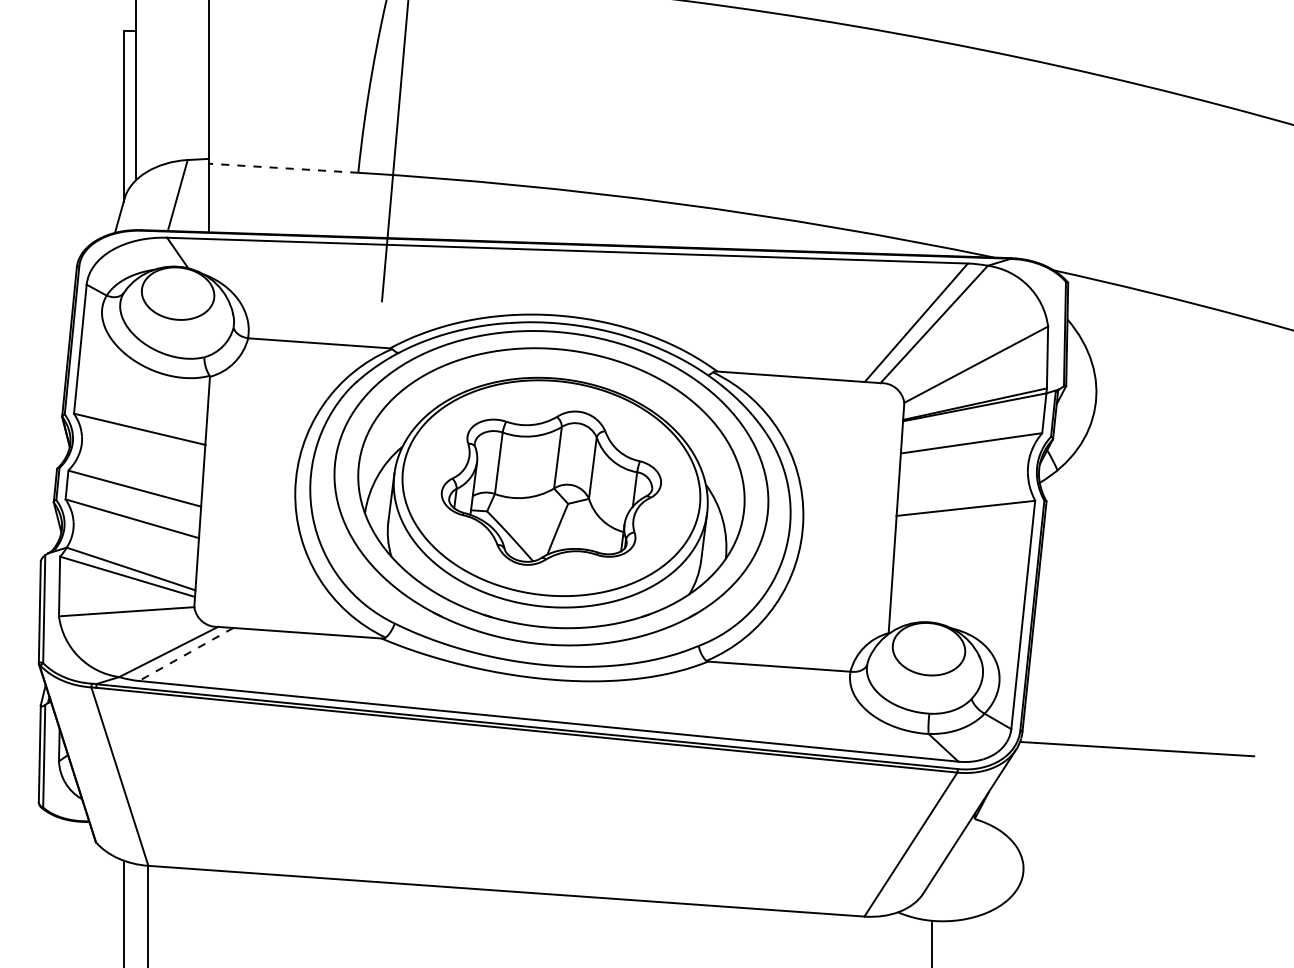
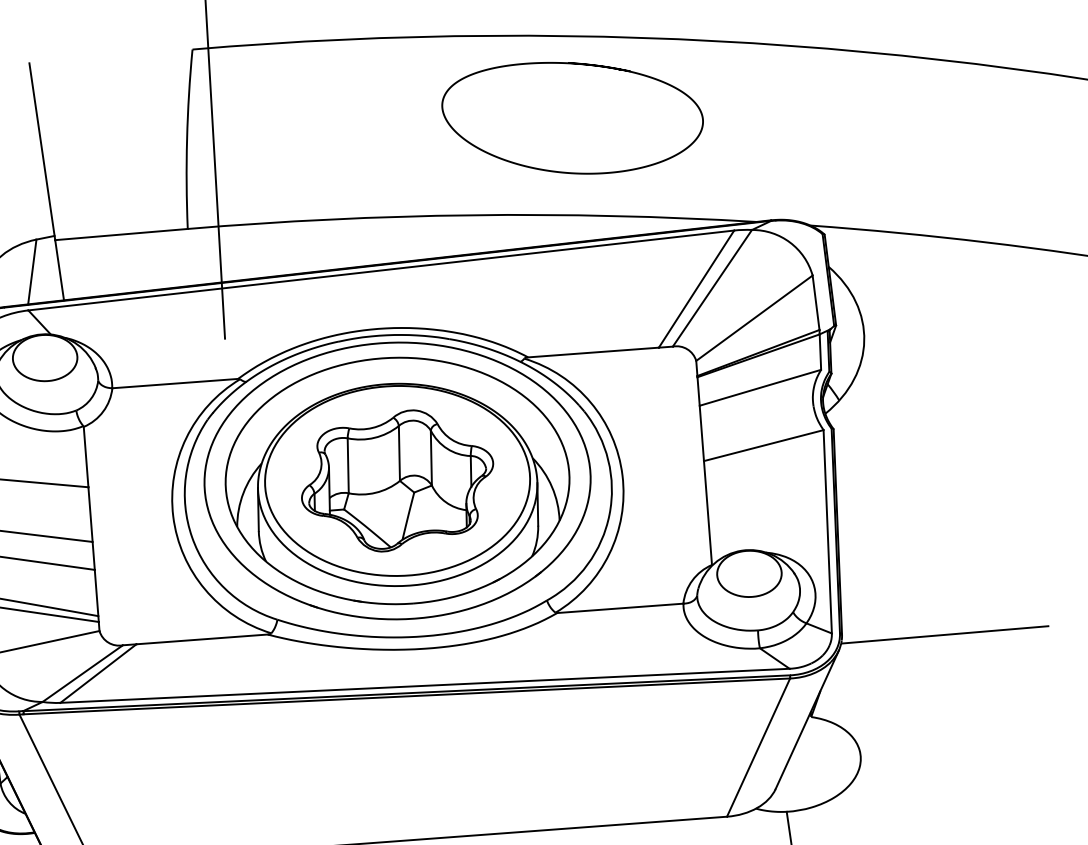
curve: (816, 52) -> (574, 64), added
line: (282, 168) -> (120, 234), dashed -> solid
line: (185, 654) -> (97, 673), dashed -> solid

